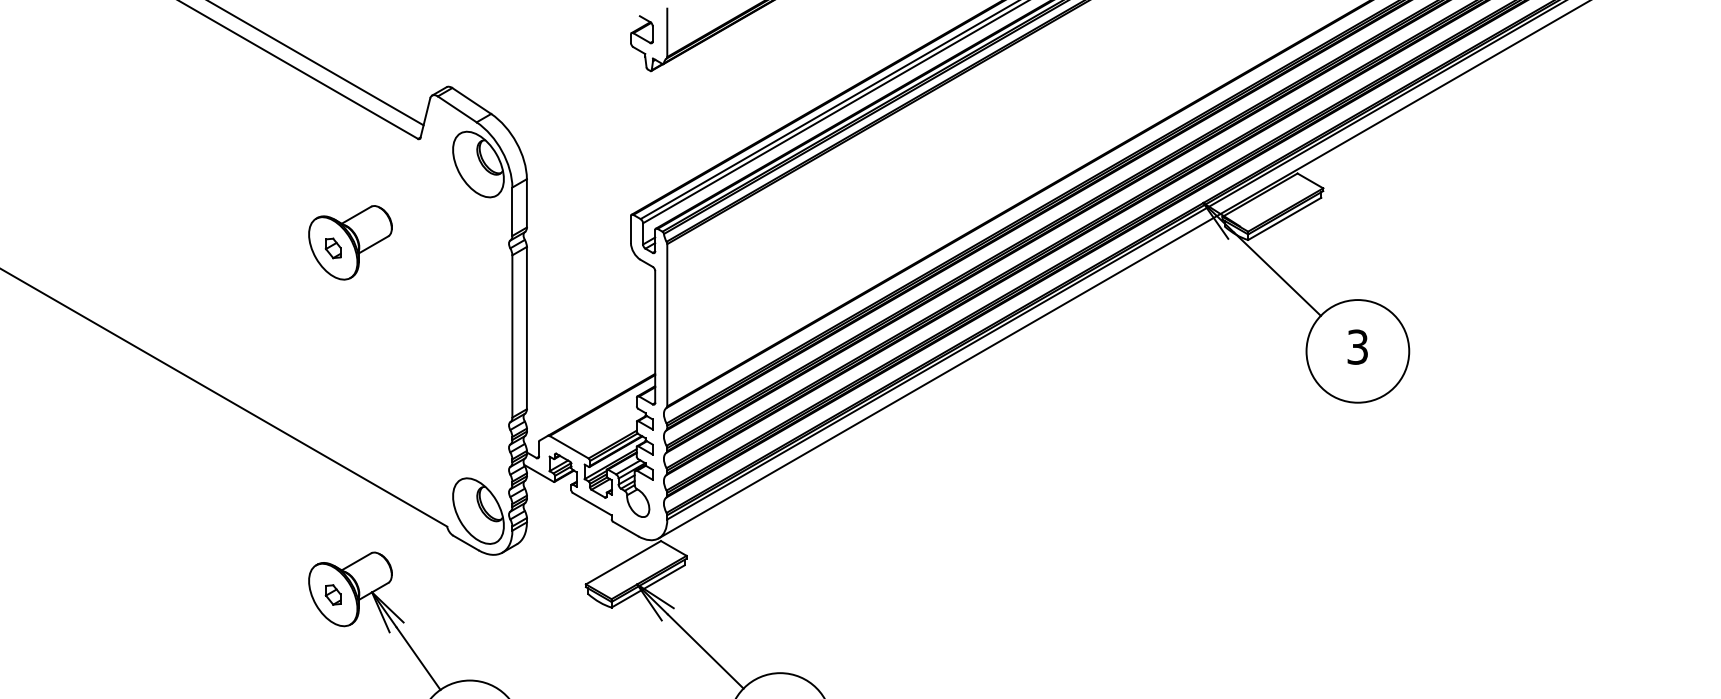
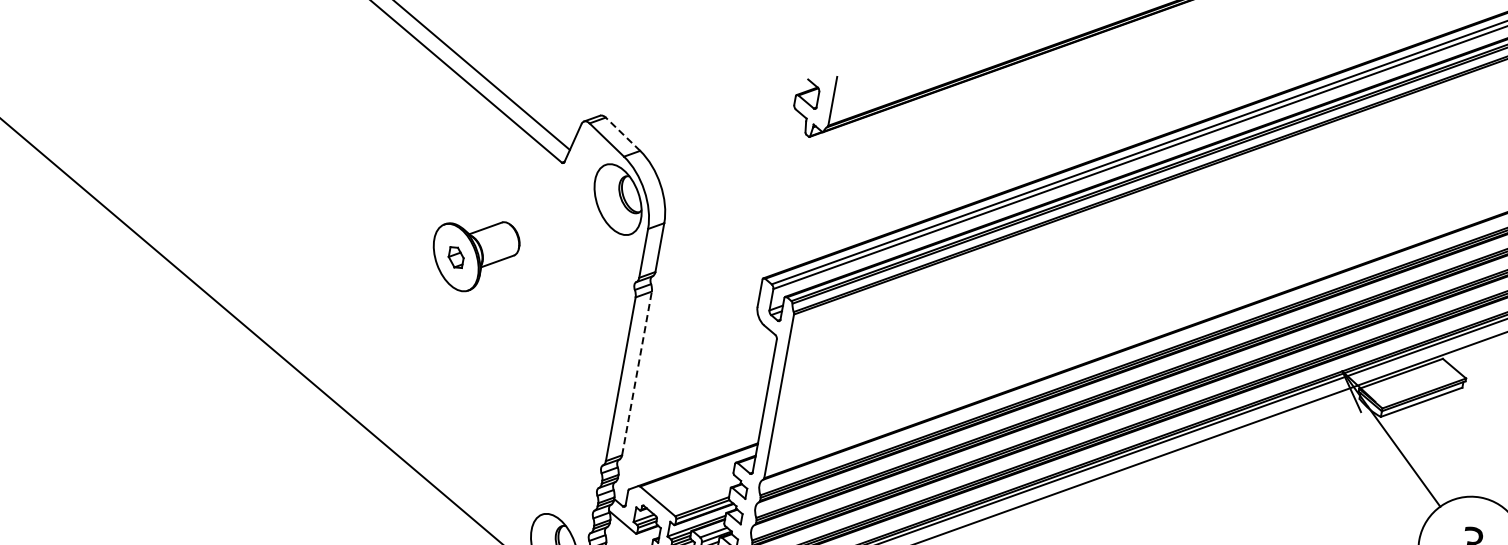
line: (471, 100) -> (622, 133), solid -> dashed
line: (526, 327) -> (636, 372), solid -> dashed

